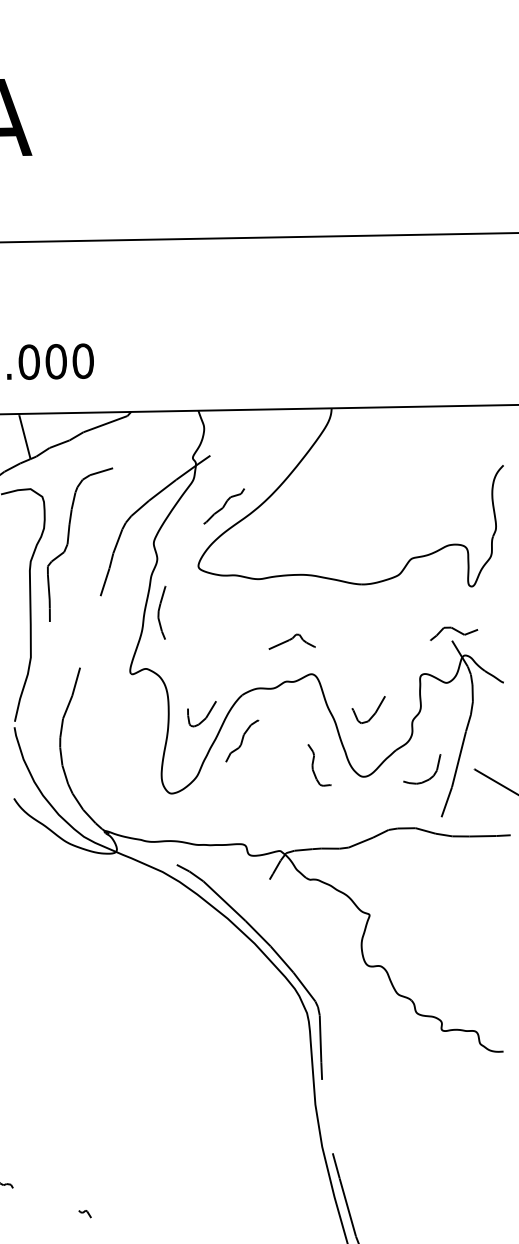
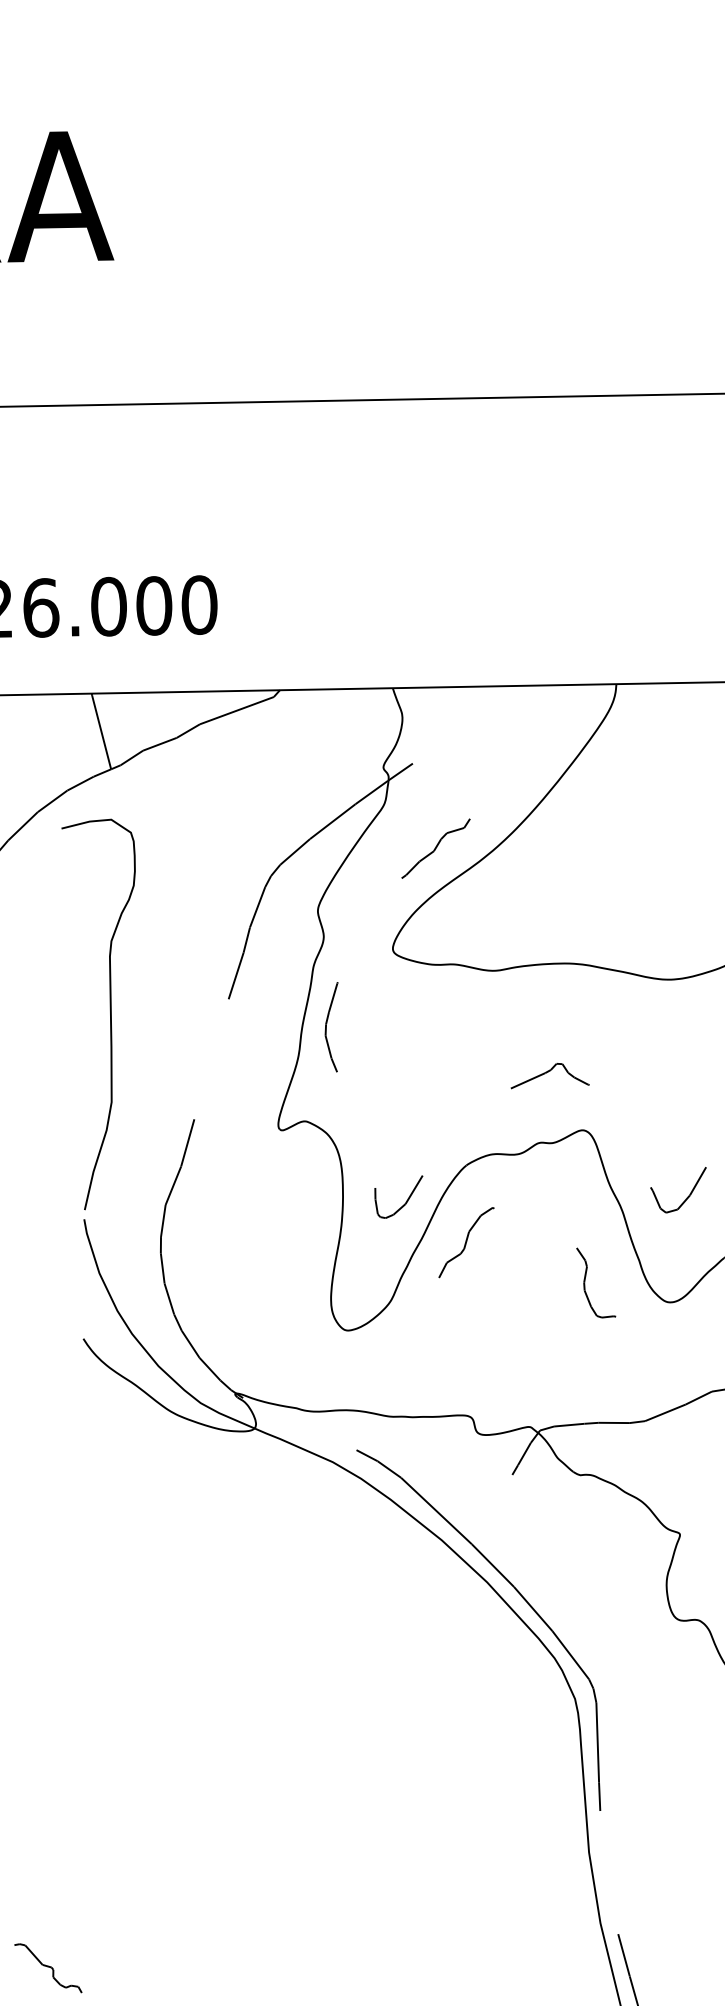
curve: (68, 544) -> (174, 912), removed

